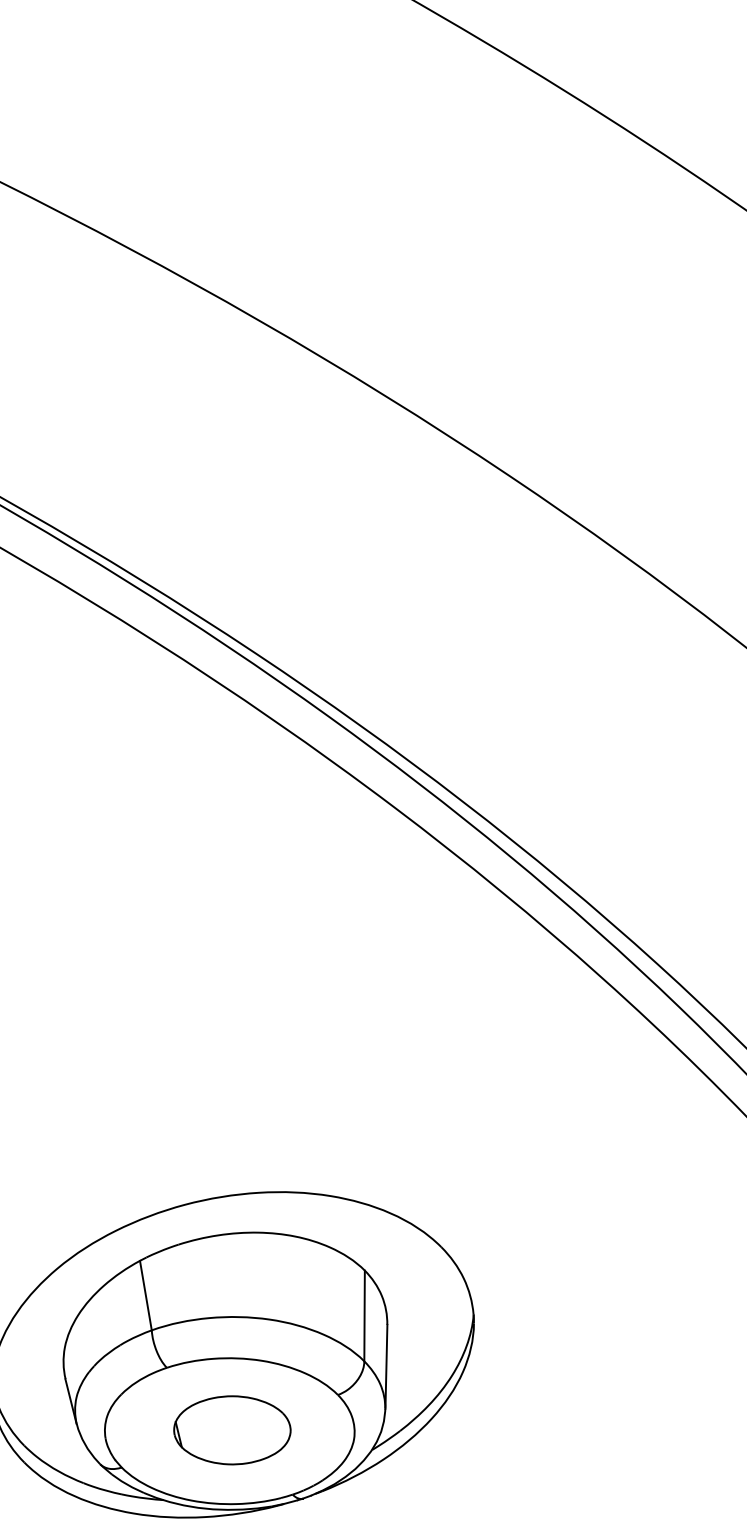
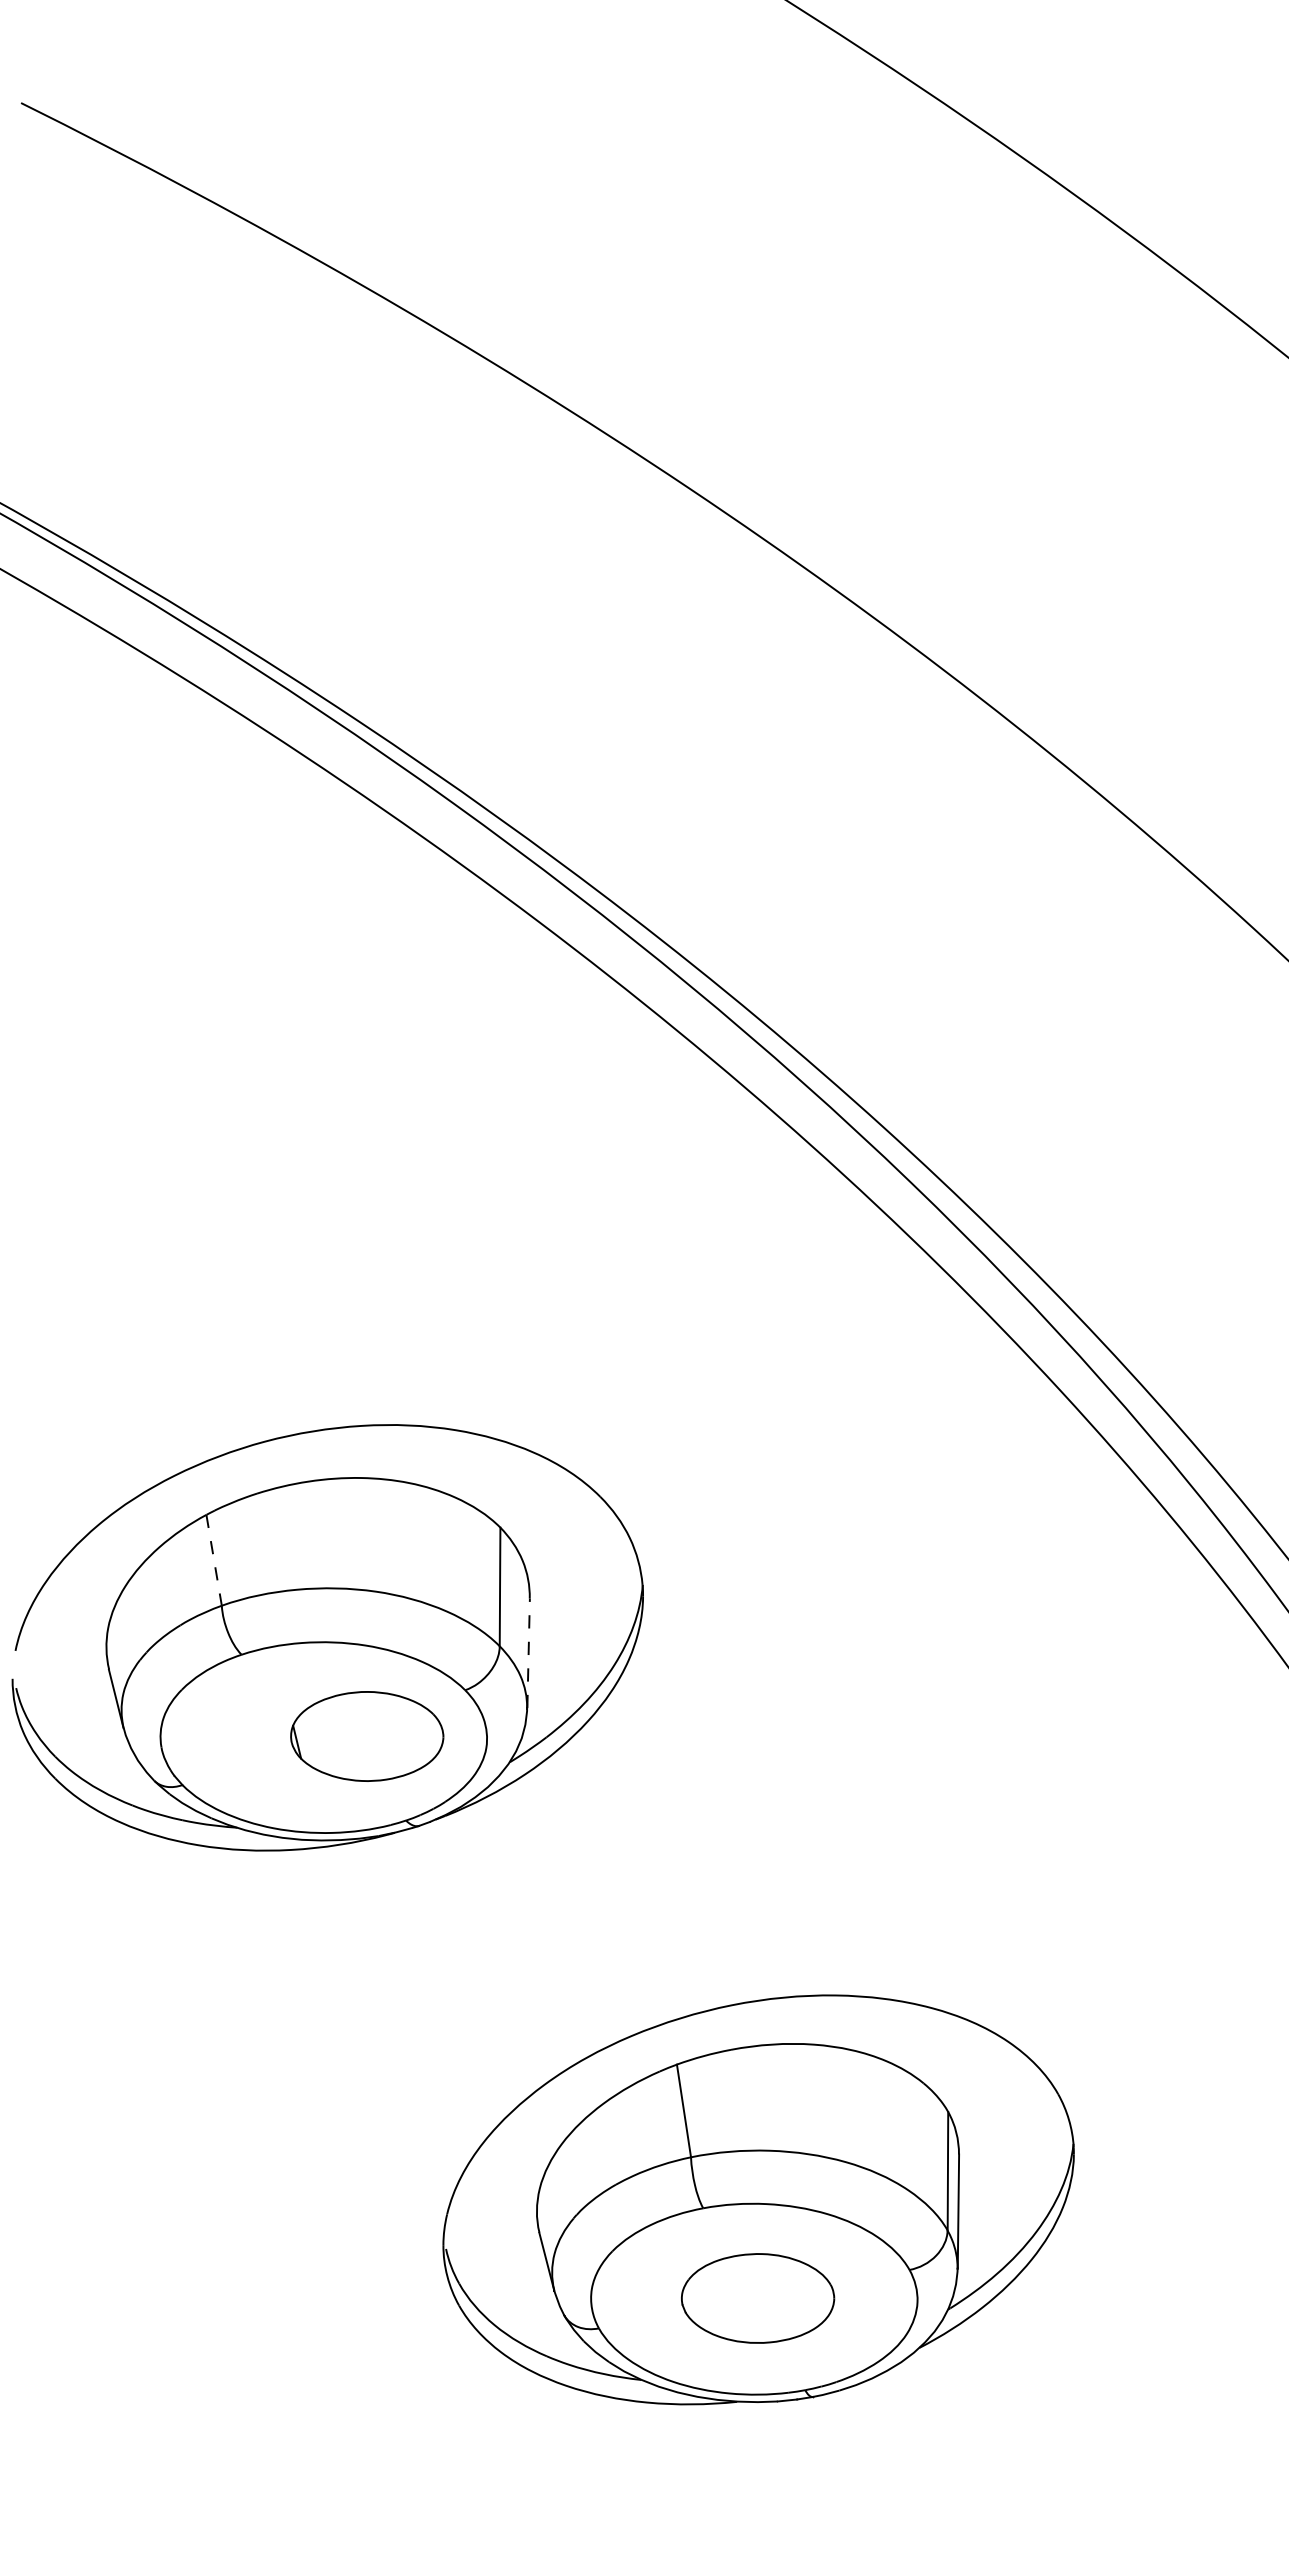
line: (146, 1295) -> (214, 1560), solid -> dashed
line: (386, 1366) -> (528, 1653), solid -> dashed
part: (232, 1430) -> (367, 1736), moved

